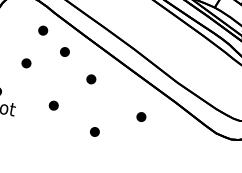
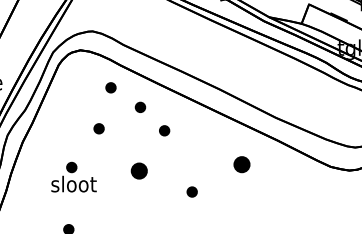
part: (91, 79) -> (164, 130), moved
part: (53, 105) -> (139, 170), size x1.6
part: (141, 116) -> (241, 164), size x1.6

